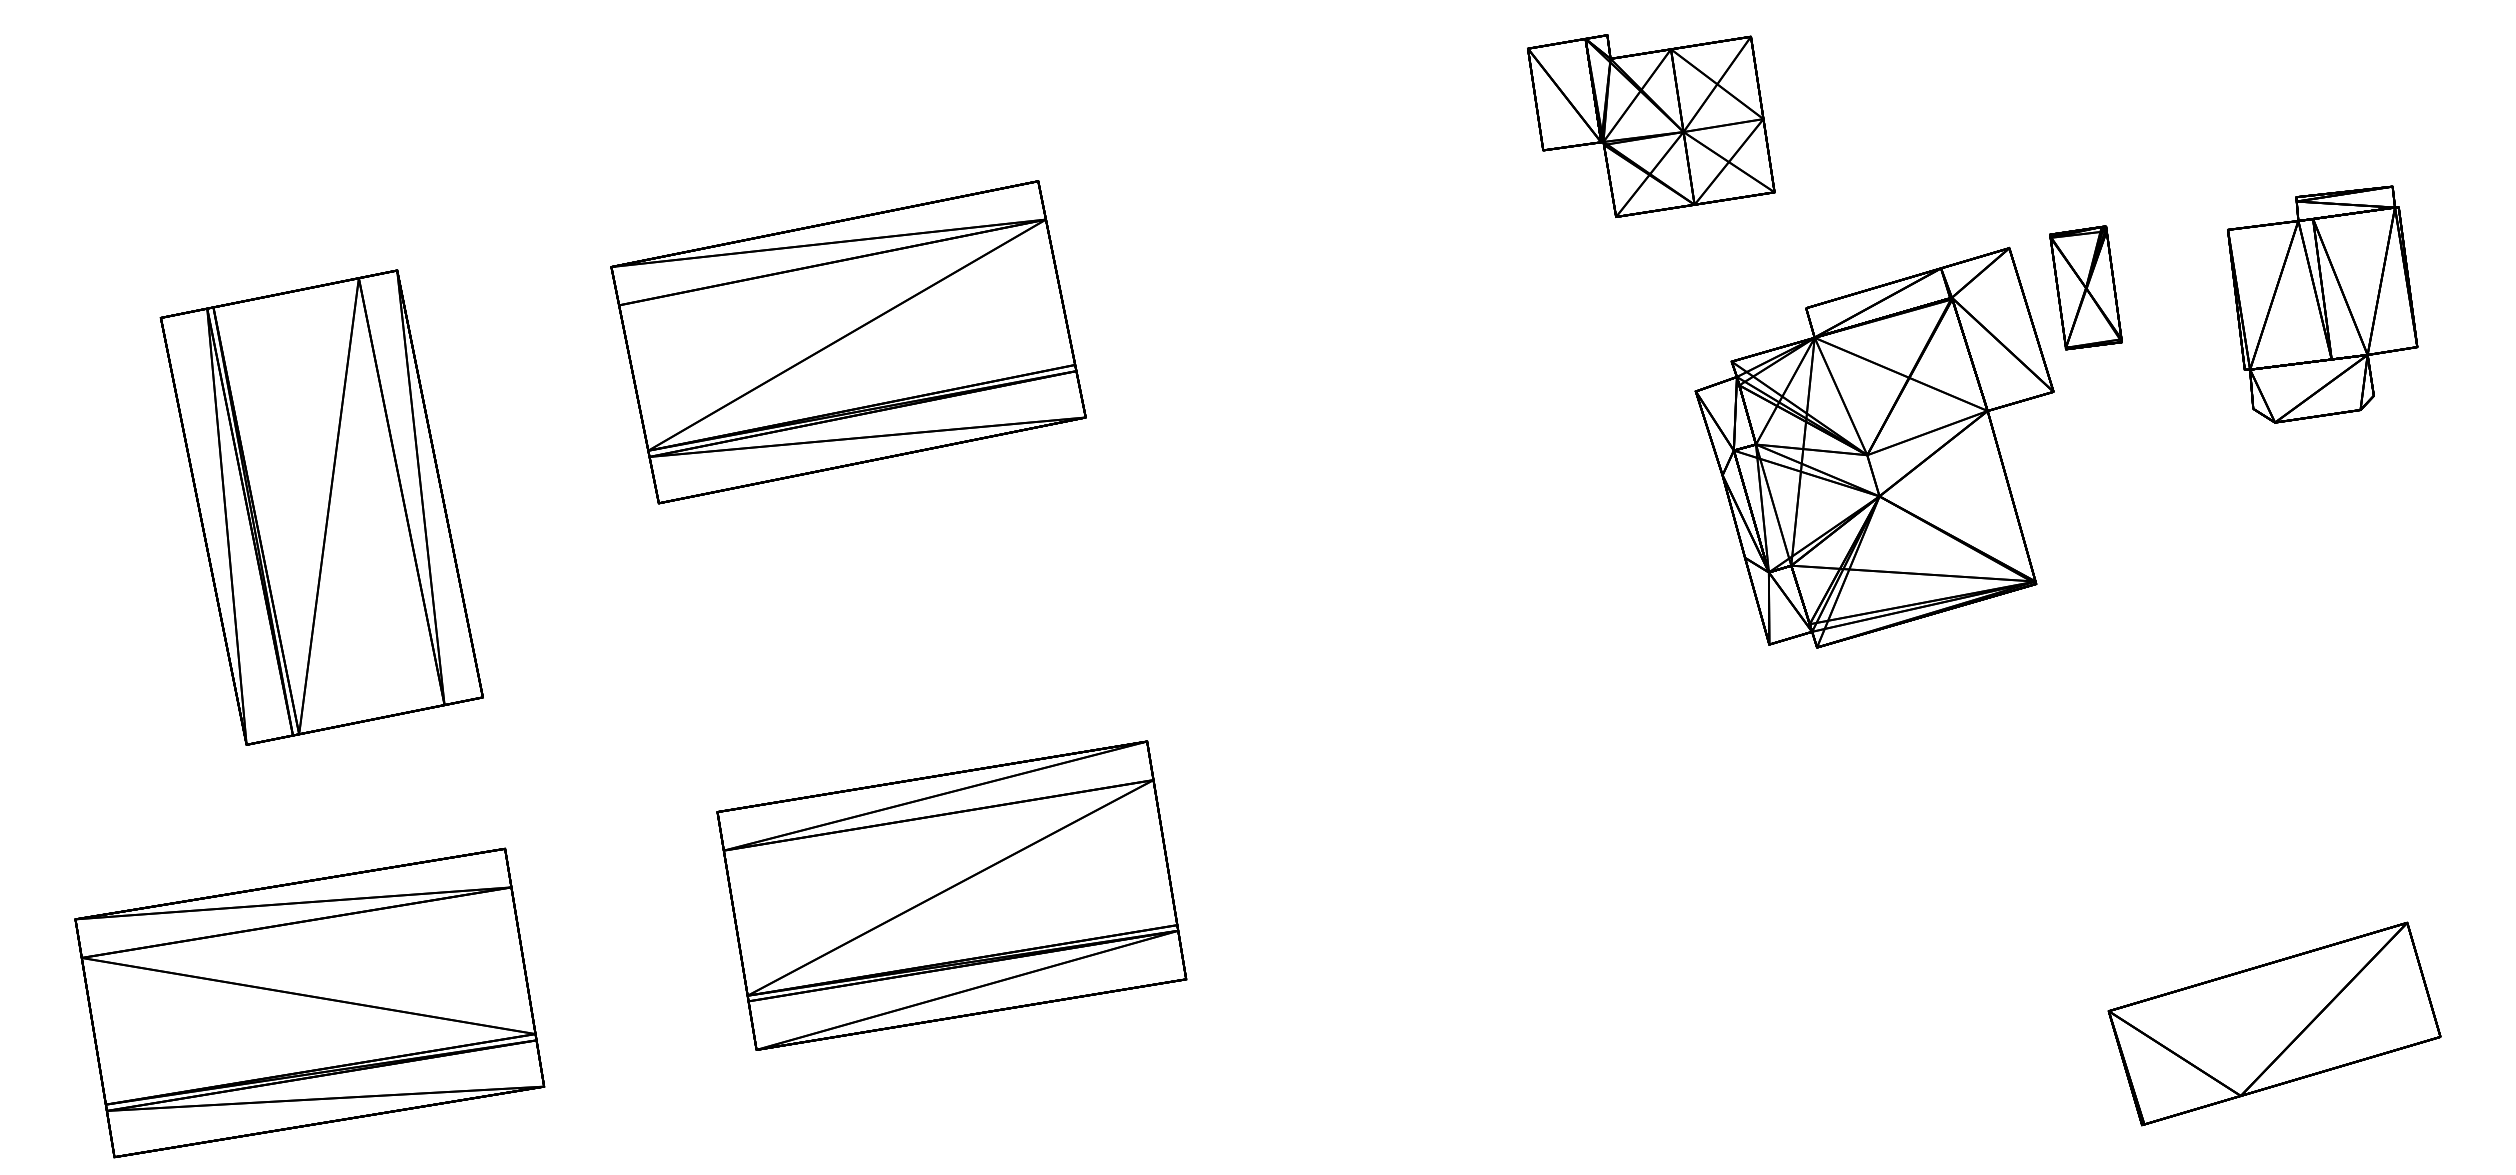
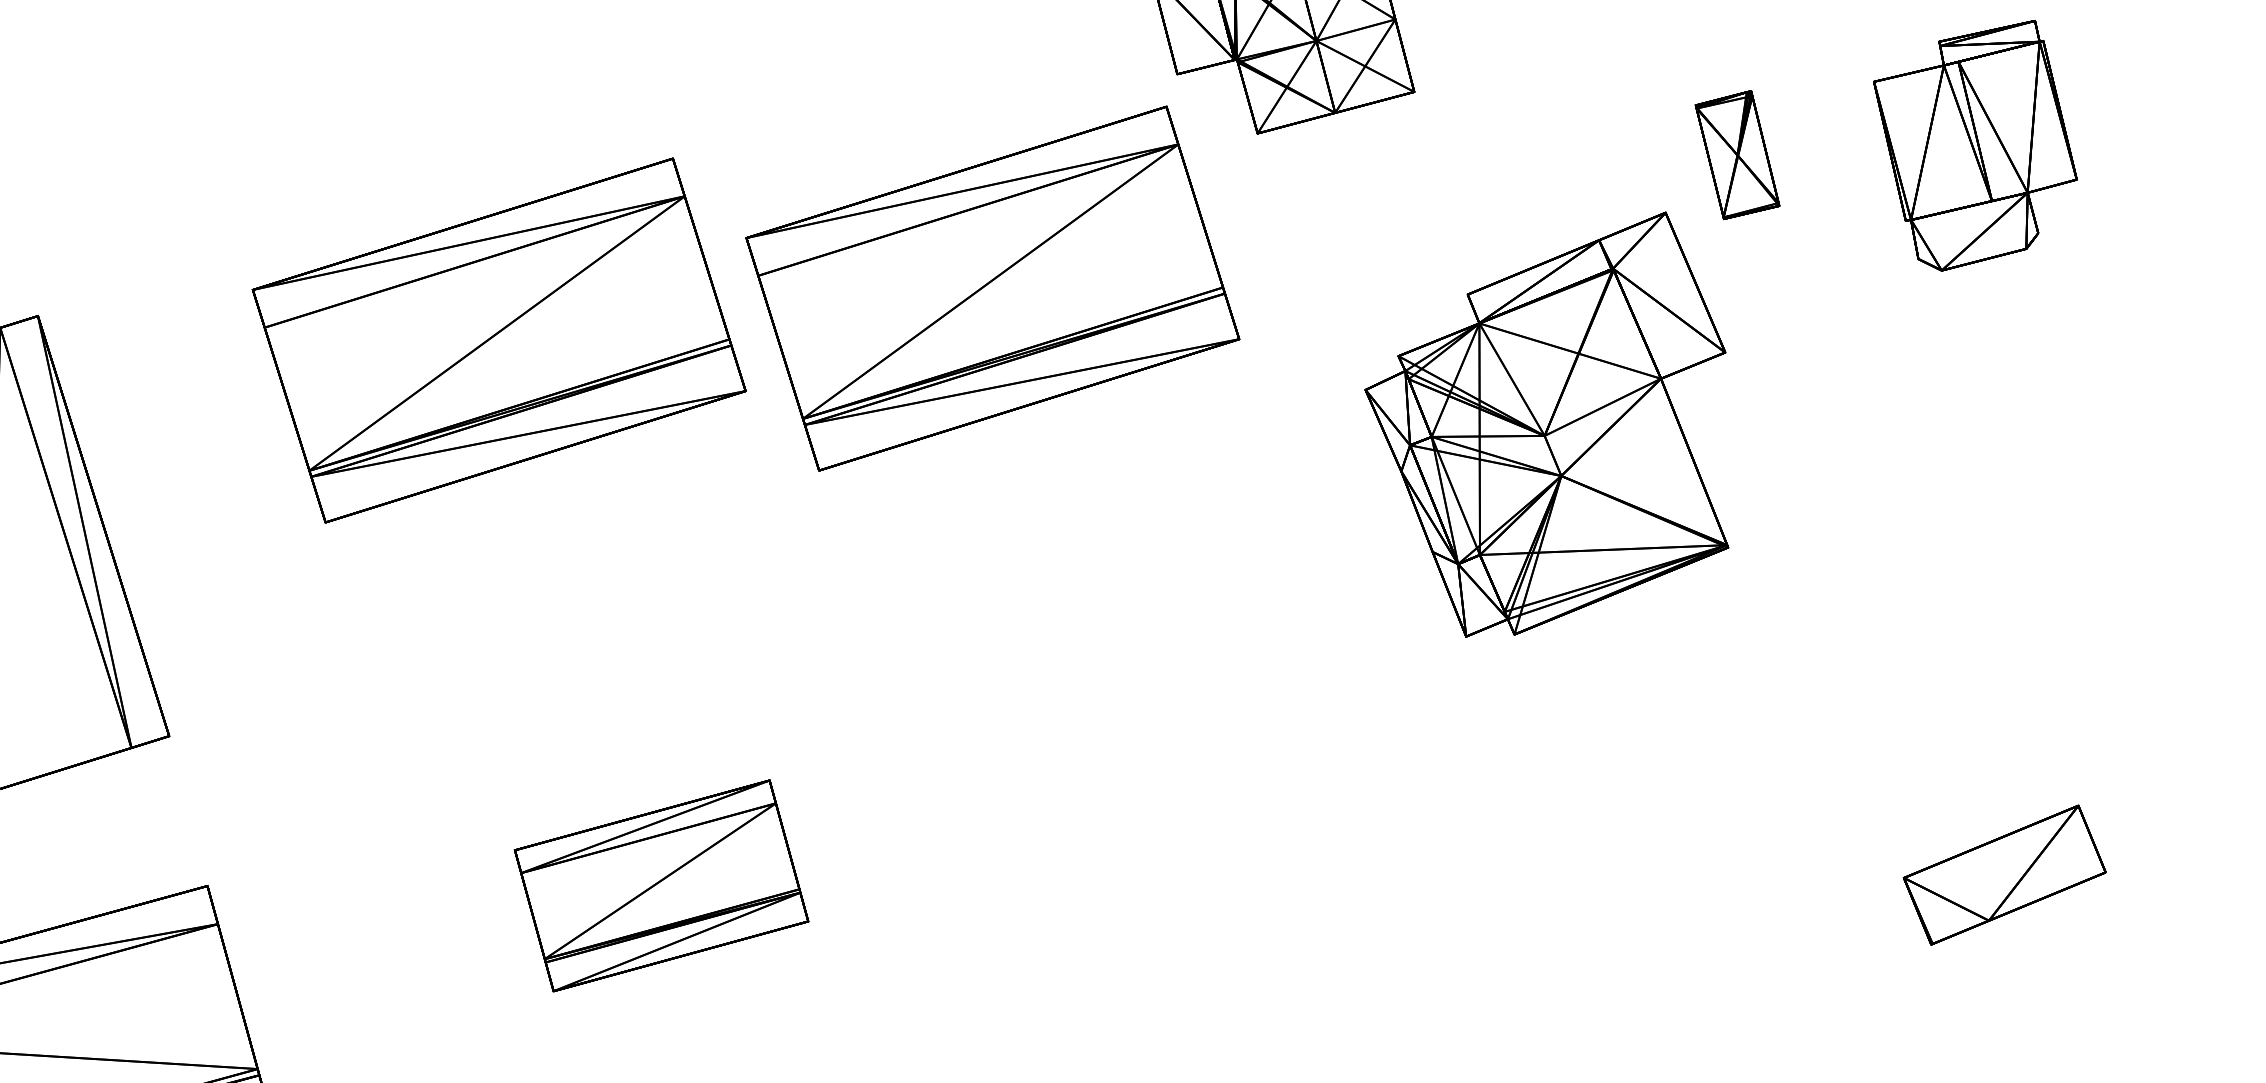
part: (1339, 342) -> (992, 288), added
part: (1874, 447) -> (1551, 427), moved
part: (951, 895) -> (661, 885), size x0.6
part: (2274, 1023) -> (2004, 874), size x0.6

